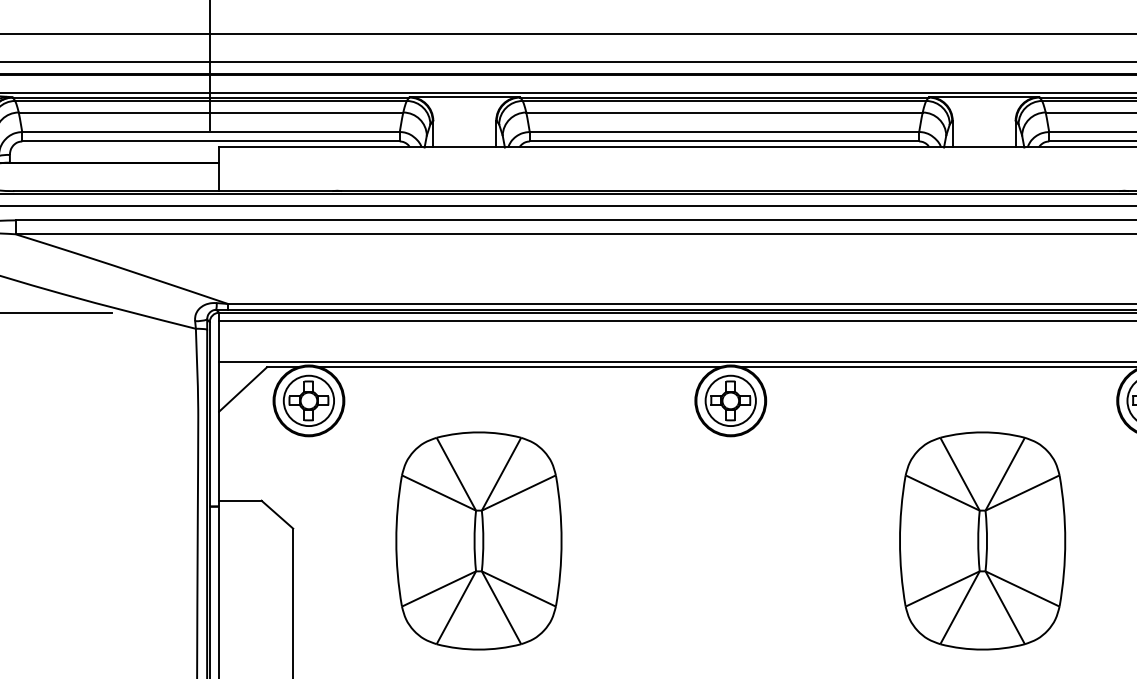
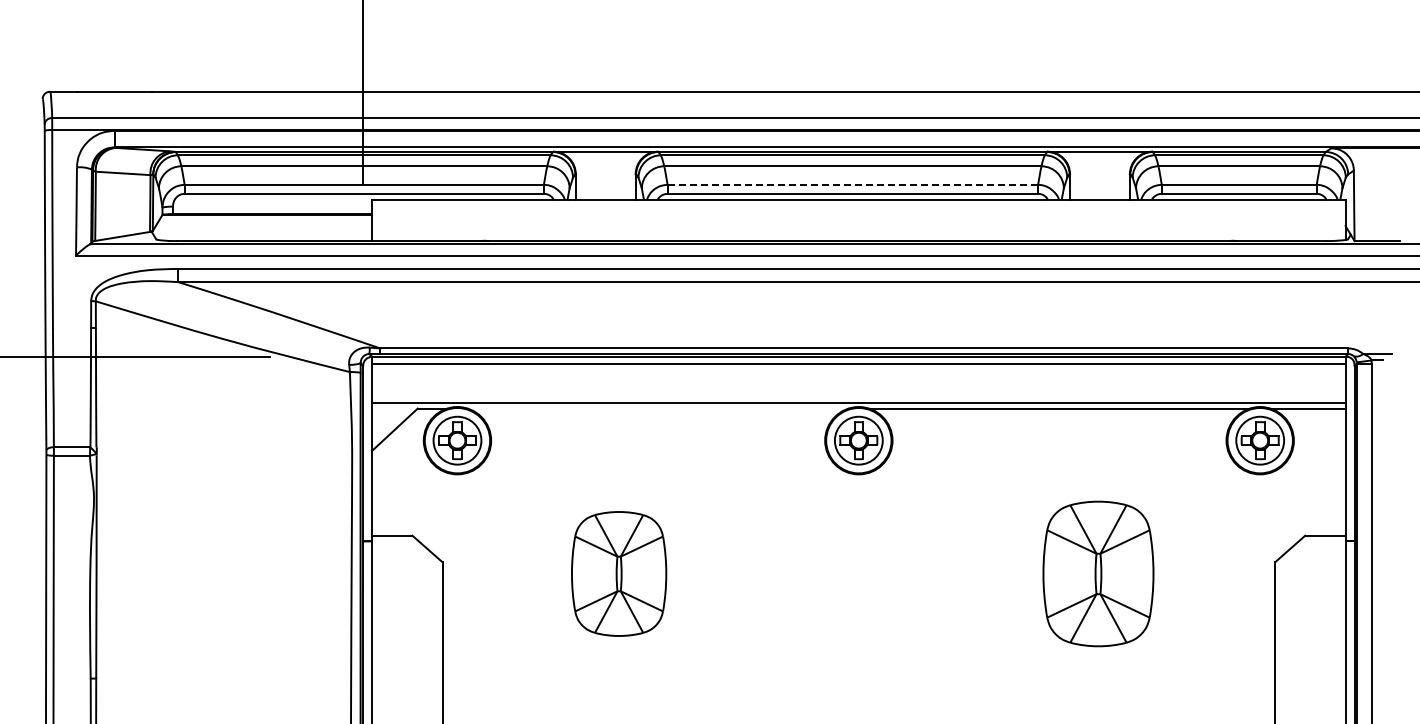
line: (725, 131) -> (853, 184), solid -> dashed
line: (519, 367) -> (657, 408), removed
part: (478, 540) -> (618, 573), size x0.6
part: (982, 540) -> (1098, 573), size x0.7

